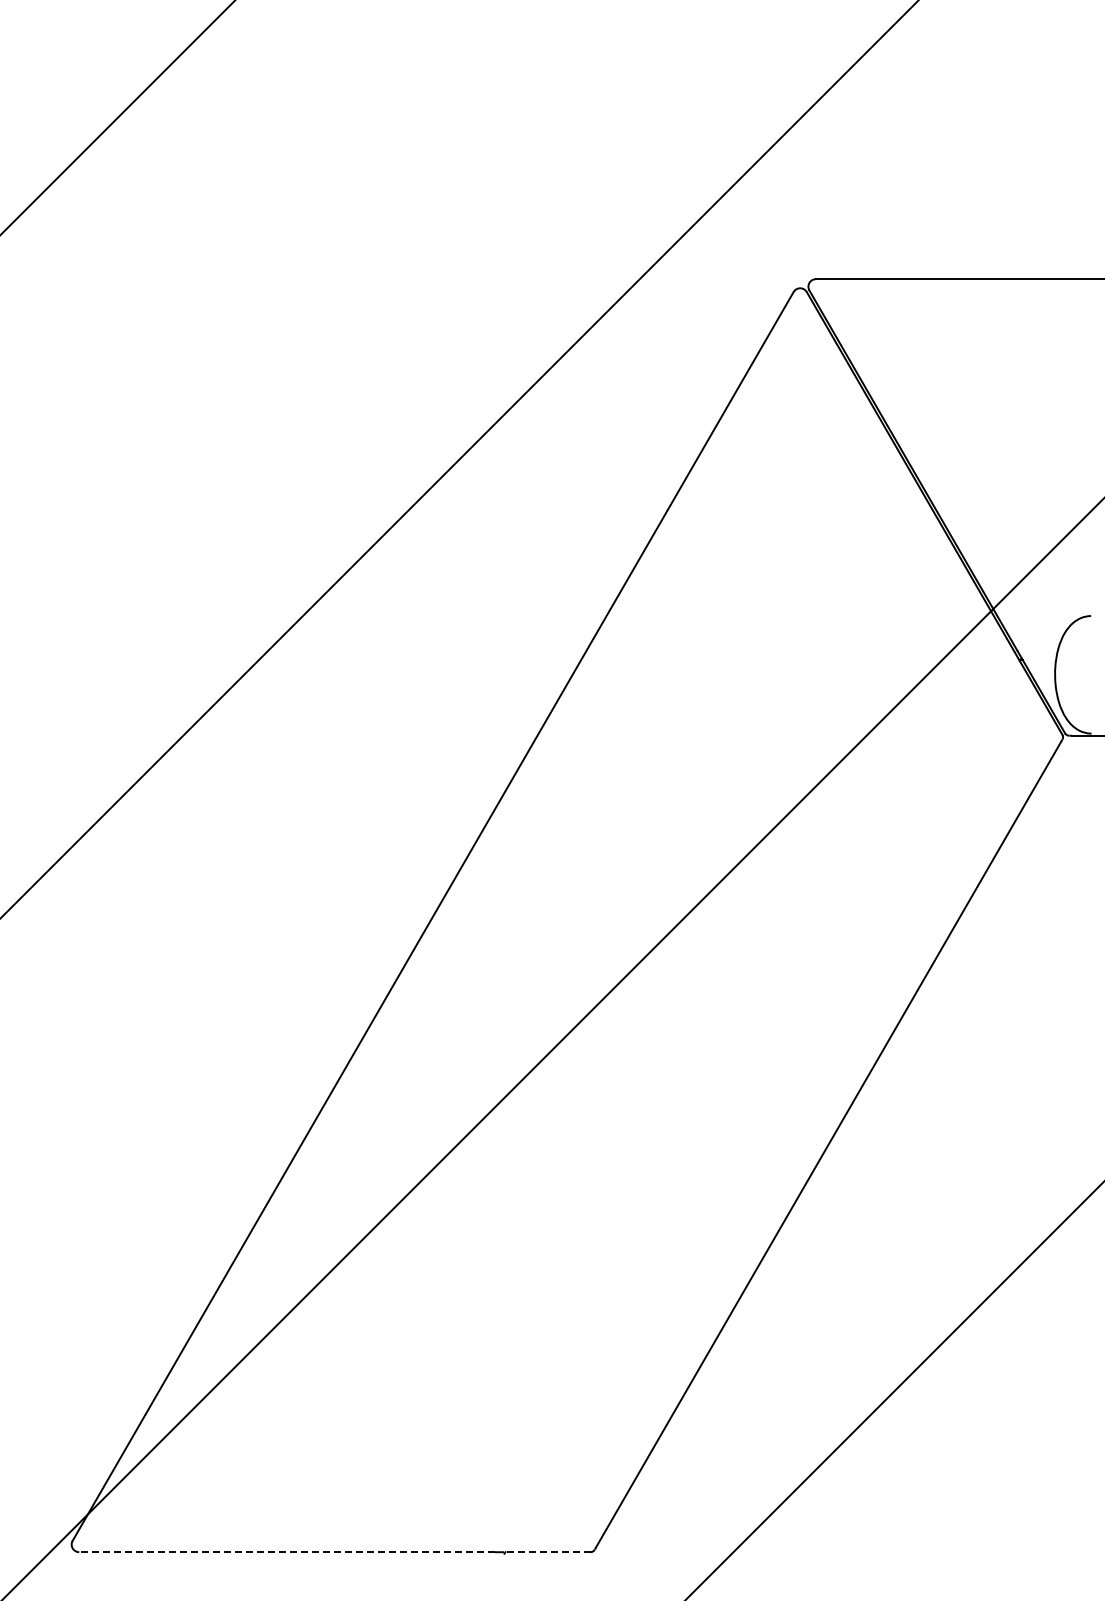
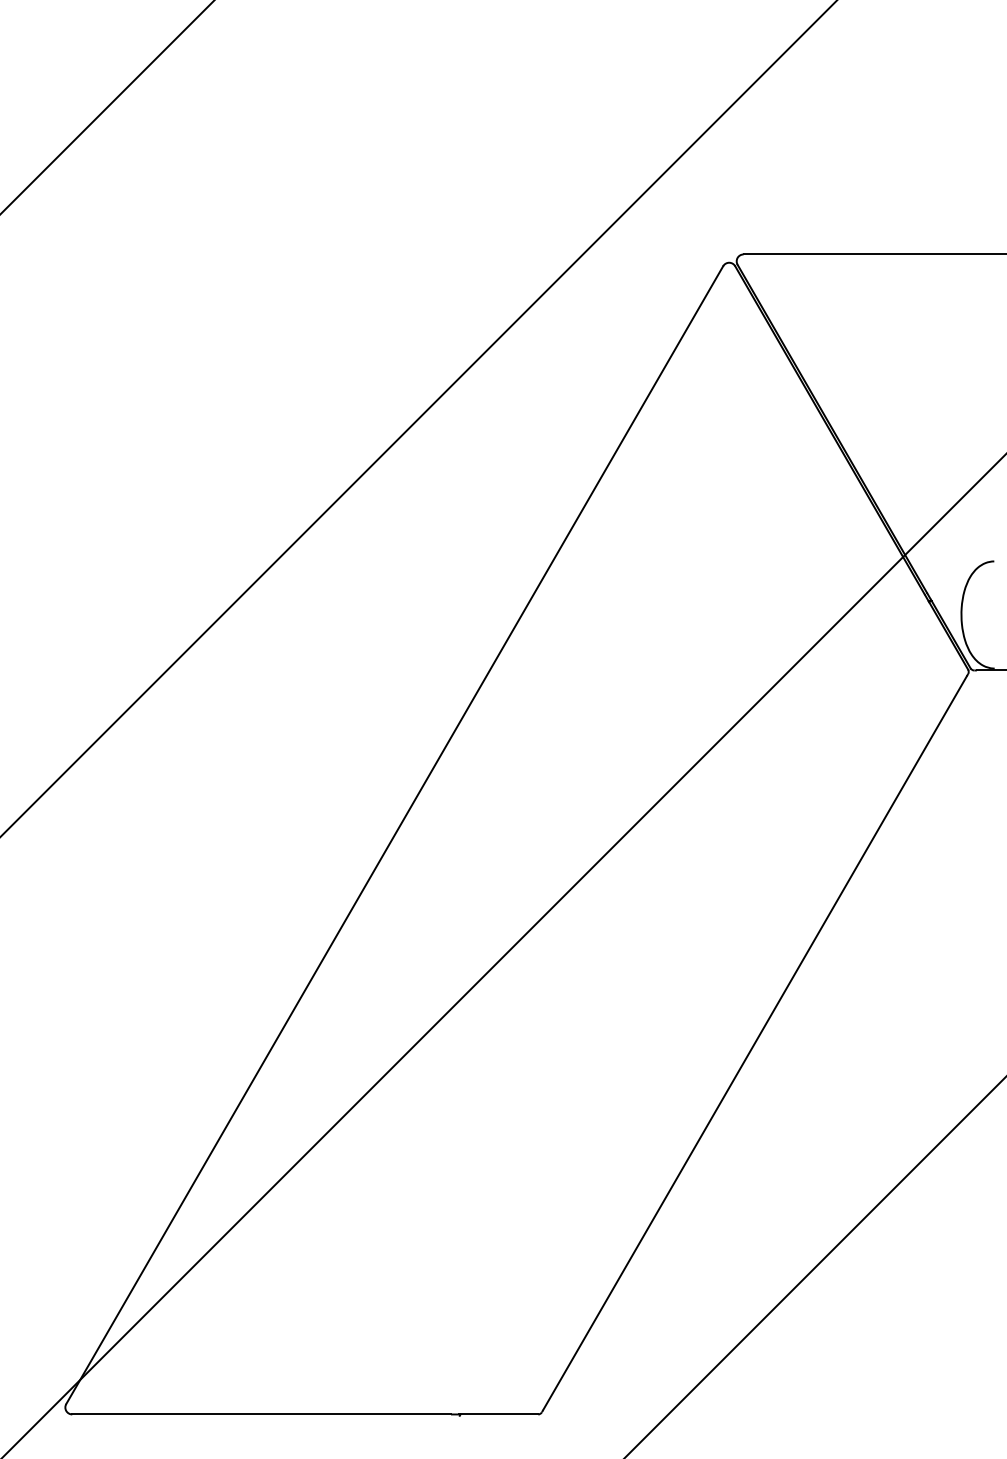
line: (287, 1552) -> (262, 1414), dashed -> solid
line: (546, 1552) -> (498, 1414), dashed -> solid

